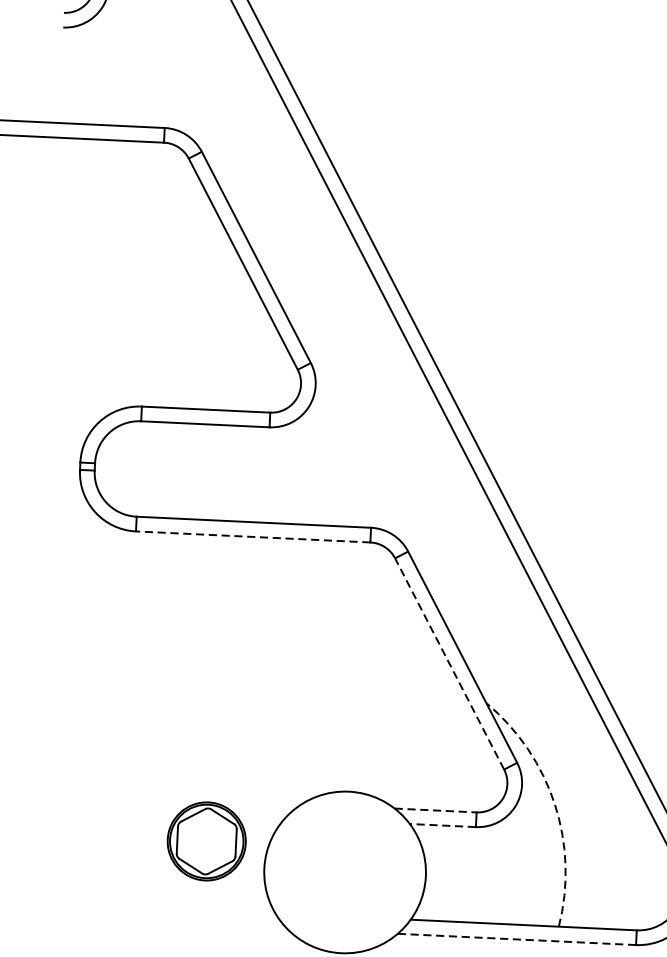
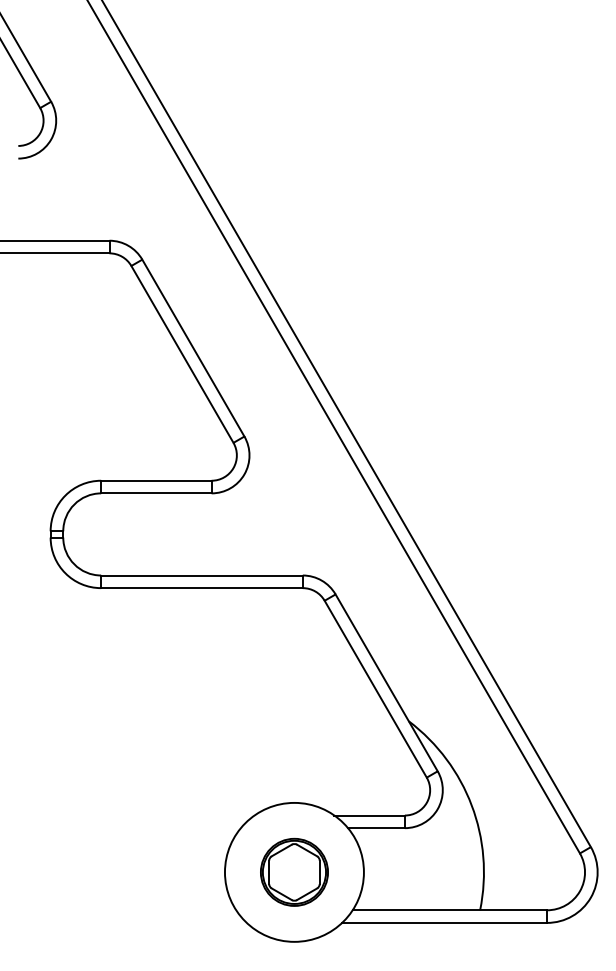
line: (252, 537) -> (201, 588), dashed -> solid
line: (449, 663) -> (375, 688), dashed -> solid
arc: (554, 804) -> (471, 805), dashed -> solid
line: (436, 810) -> (370, 815), dashed -> solid
line: (441, 825) -> (375, 828), dashed -> solid
part: (206, 840) -> (294, 871), moved
line: (516, 938) -> (444, 922), dashed -> solid

